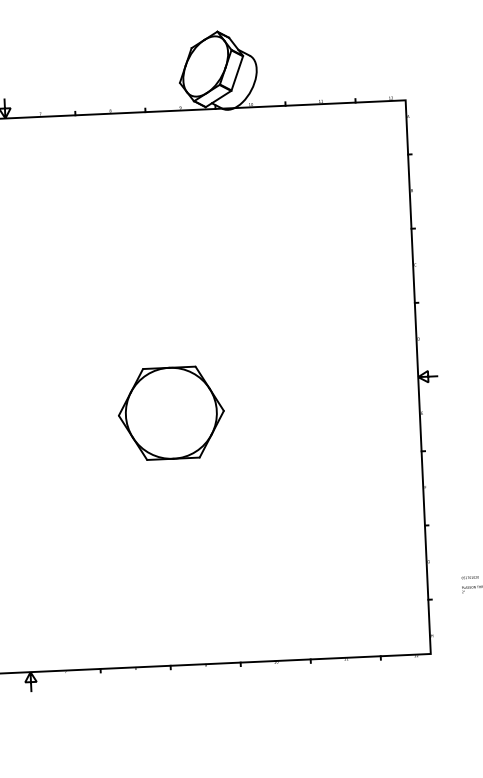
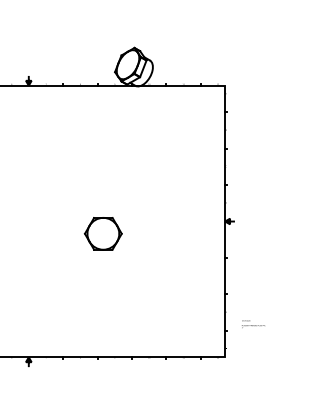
part: (169, 412) -> (102, 233), size x0.71

